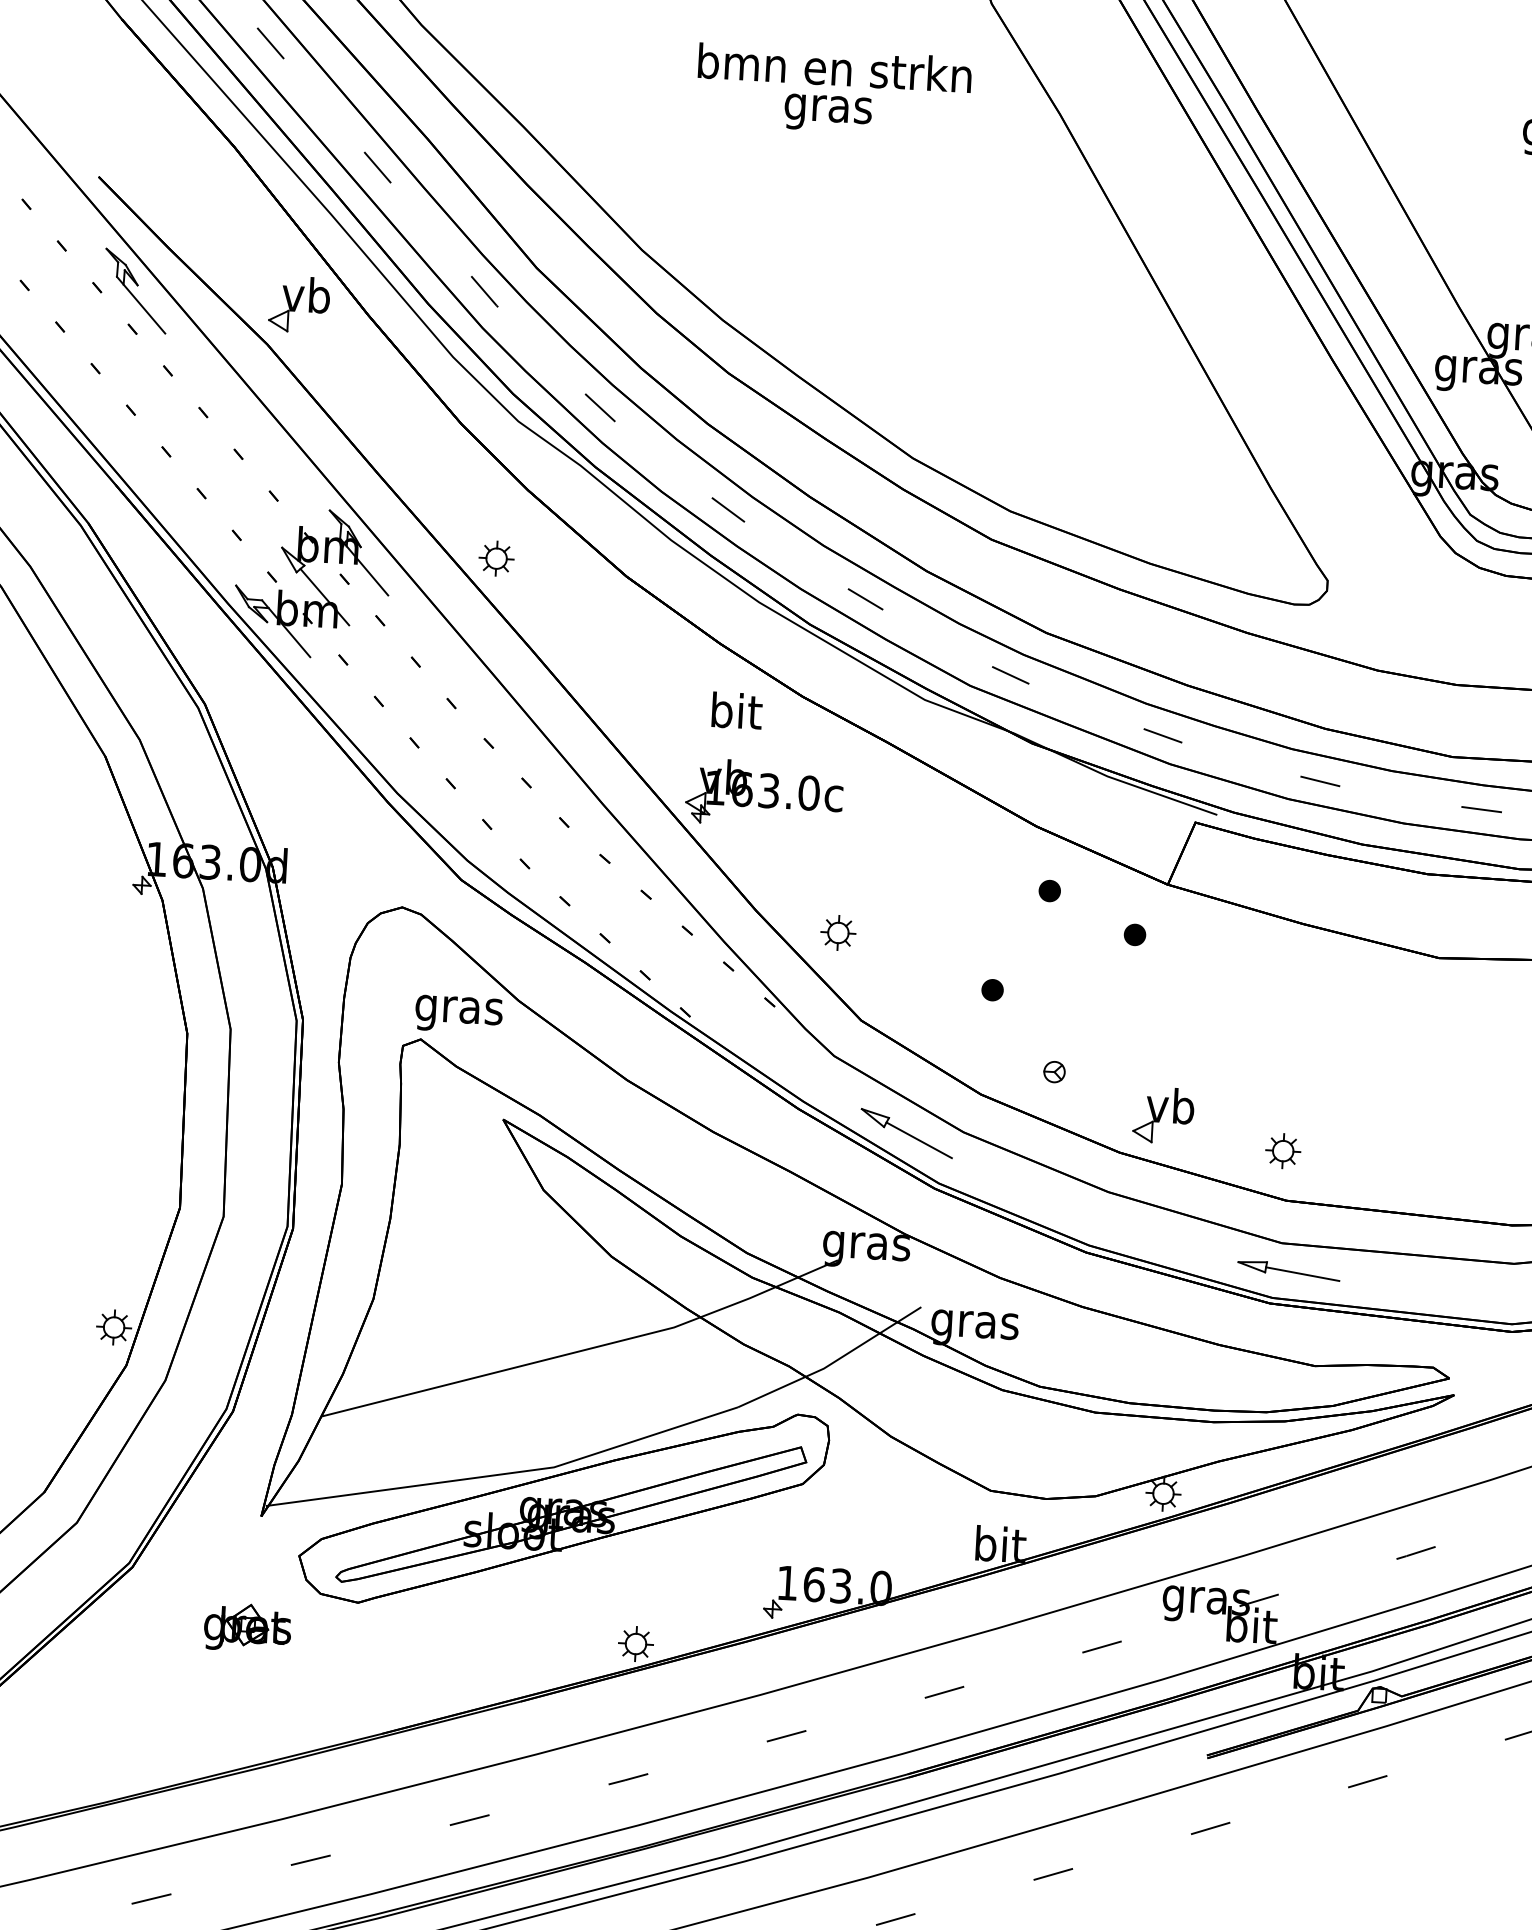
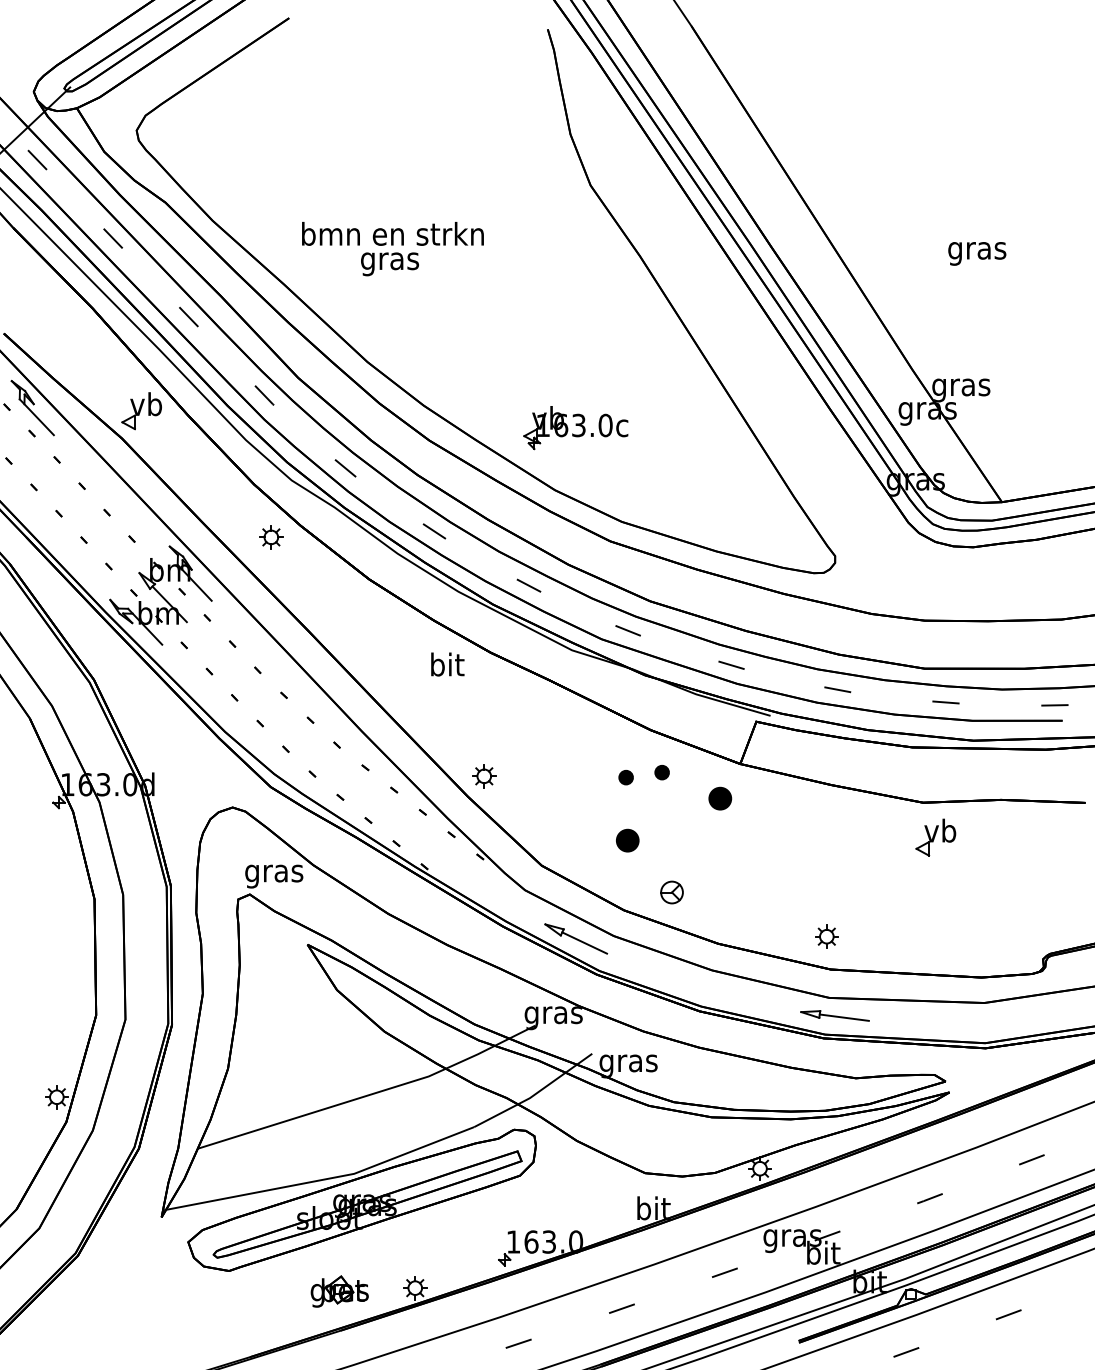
text: (833, 91) -> (392, 249), moved
part: (496, 558) -> (271, 537), moved
part: (763, 795) -> (575, 428), moved
part: (994, 895) -> (625, 777), added
part: (838, 933) -> (484, 776), moved
part: (1135, 934) -> (720, 798), size x1.6
part: (992, 990) -> (627, 840), size x1.6
part: (1053, 1071) -> (671, 892), size x1.6
part: (1162, 1115) -> (935, 837), moved
part: (247, 1627) -> (339, 1291), moved

